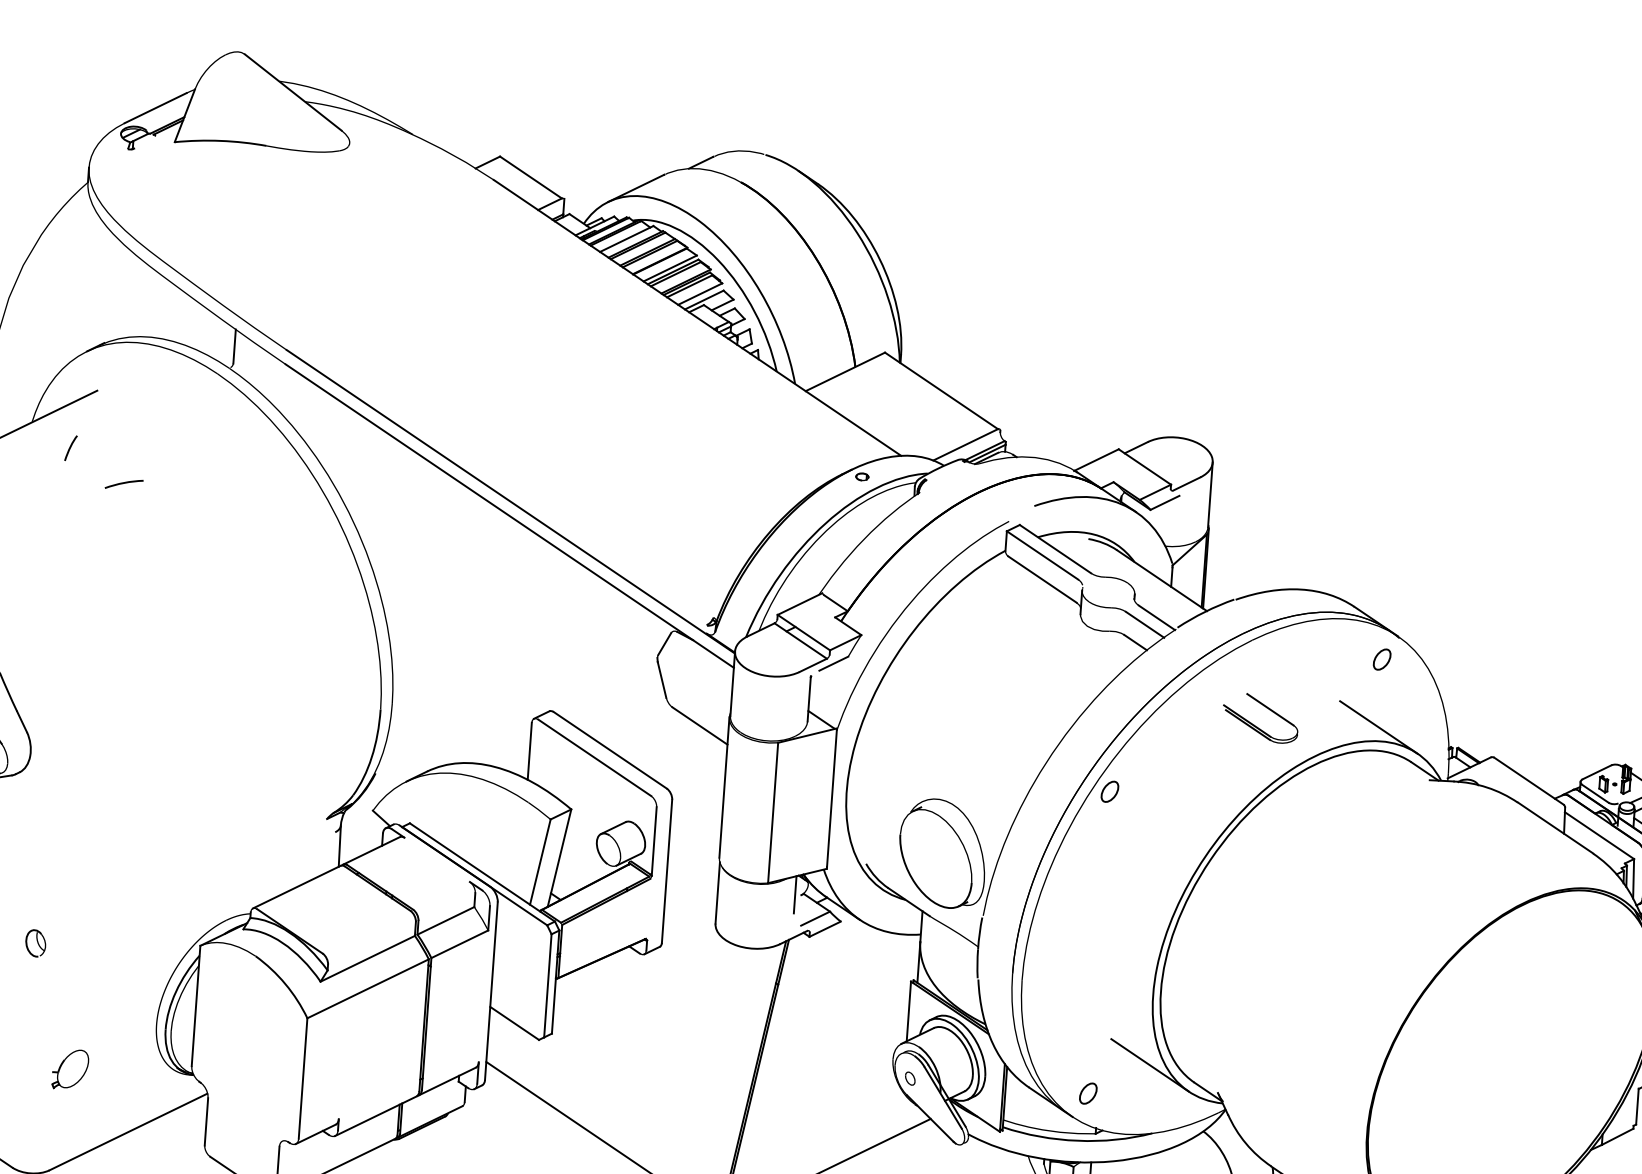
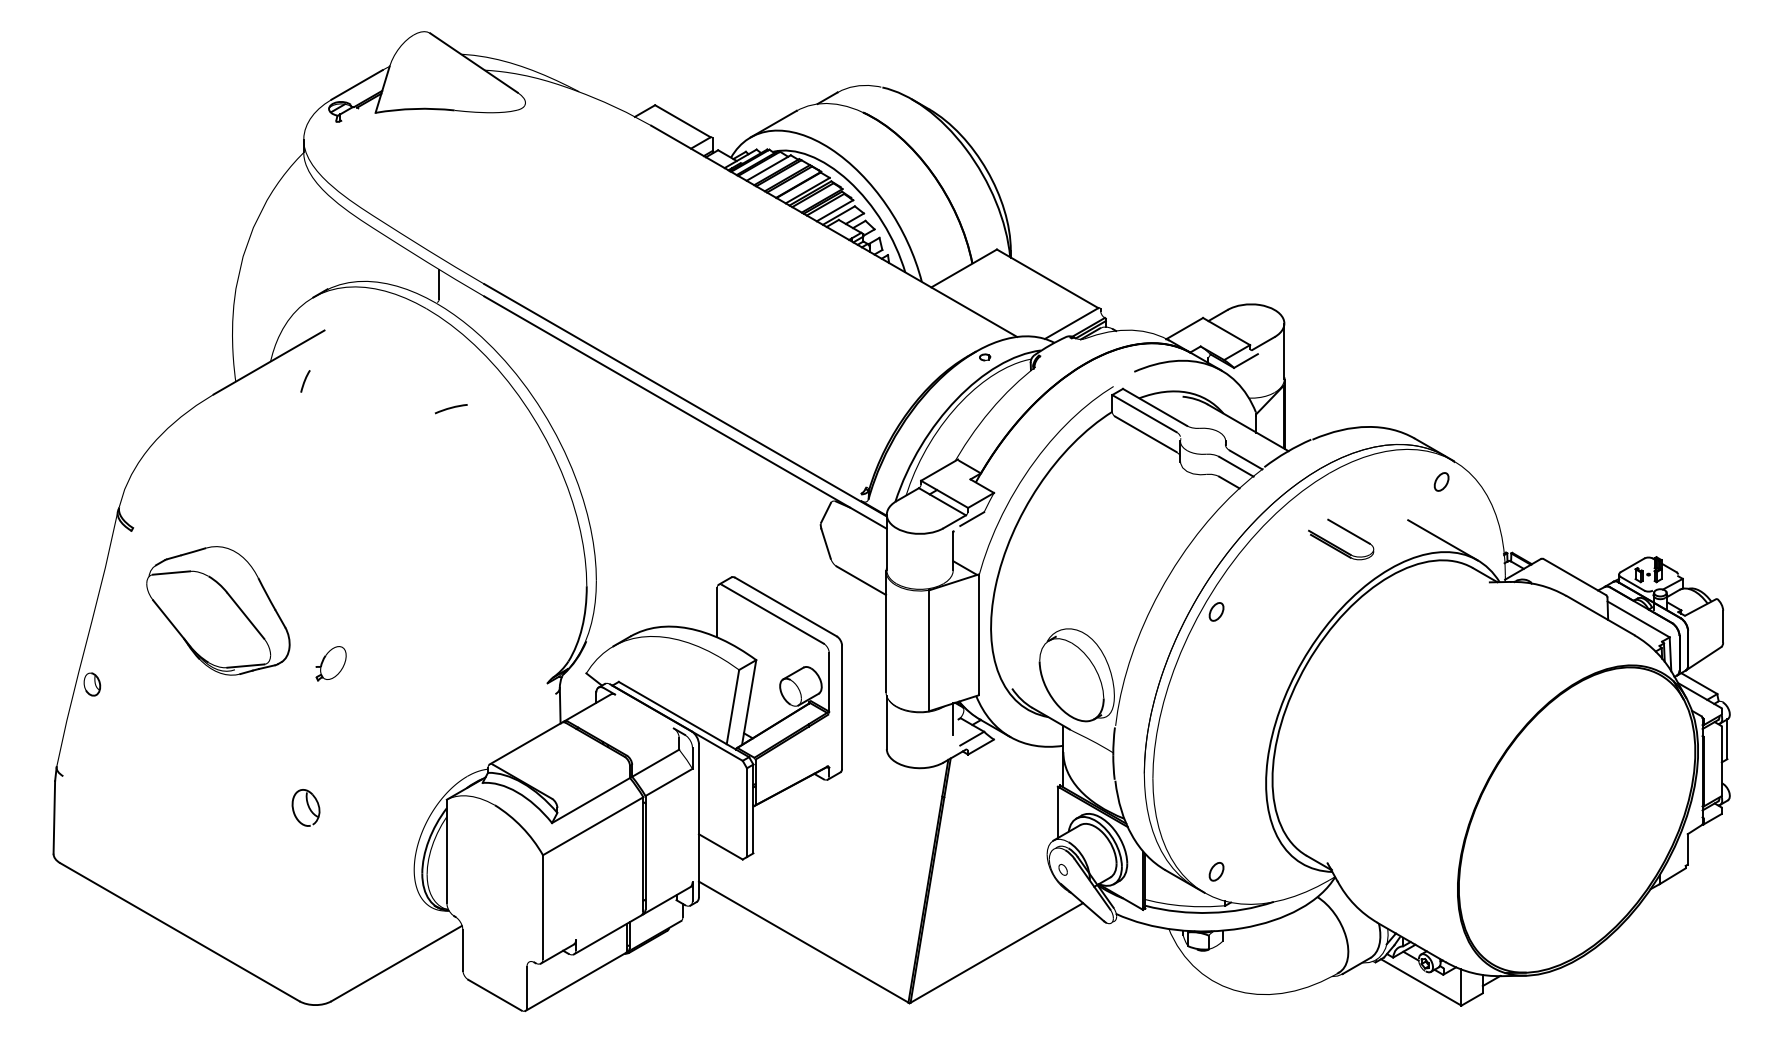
curve: (123, 483) -> (450, 408), moved
part: (35, 943) -> (305, 807), size x1.6
line: (1149, 1064) -> (1267, 843), removed
part: (69, 1069) -> (330, 663), moved

